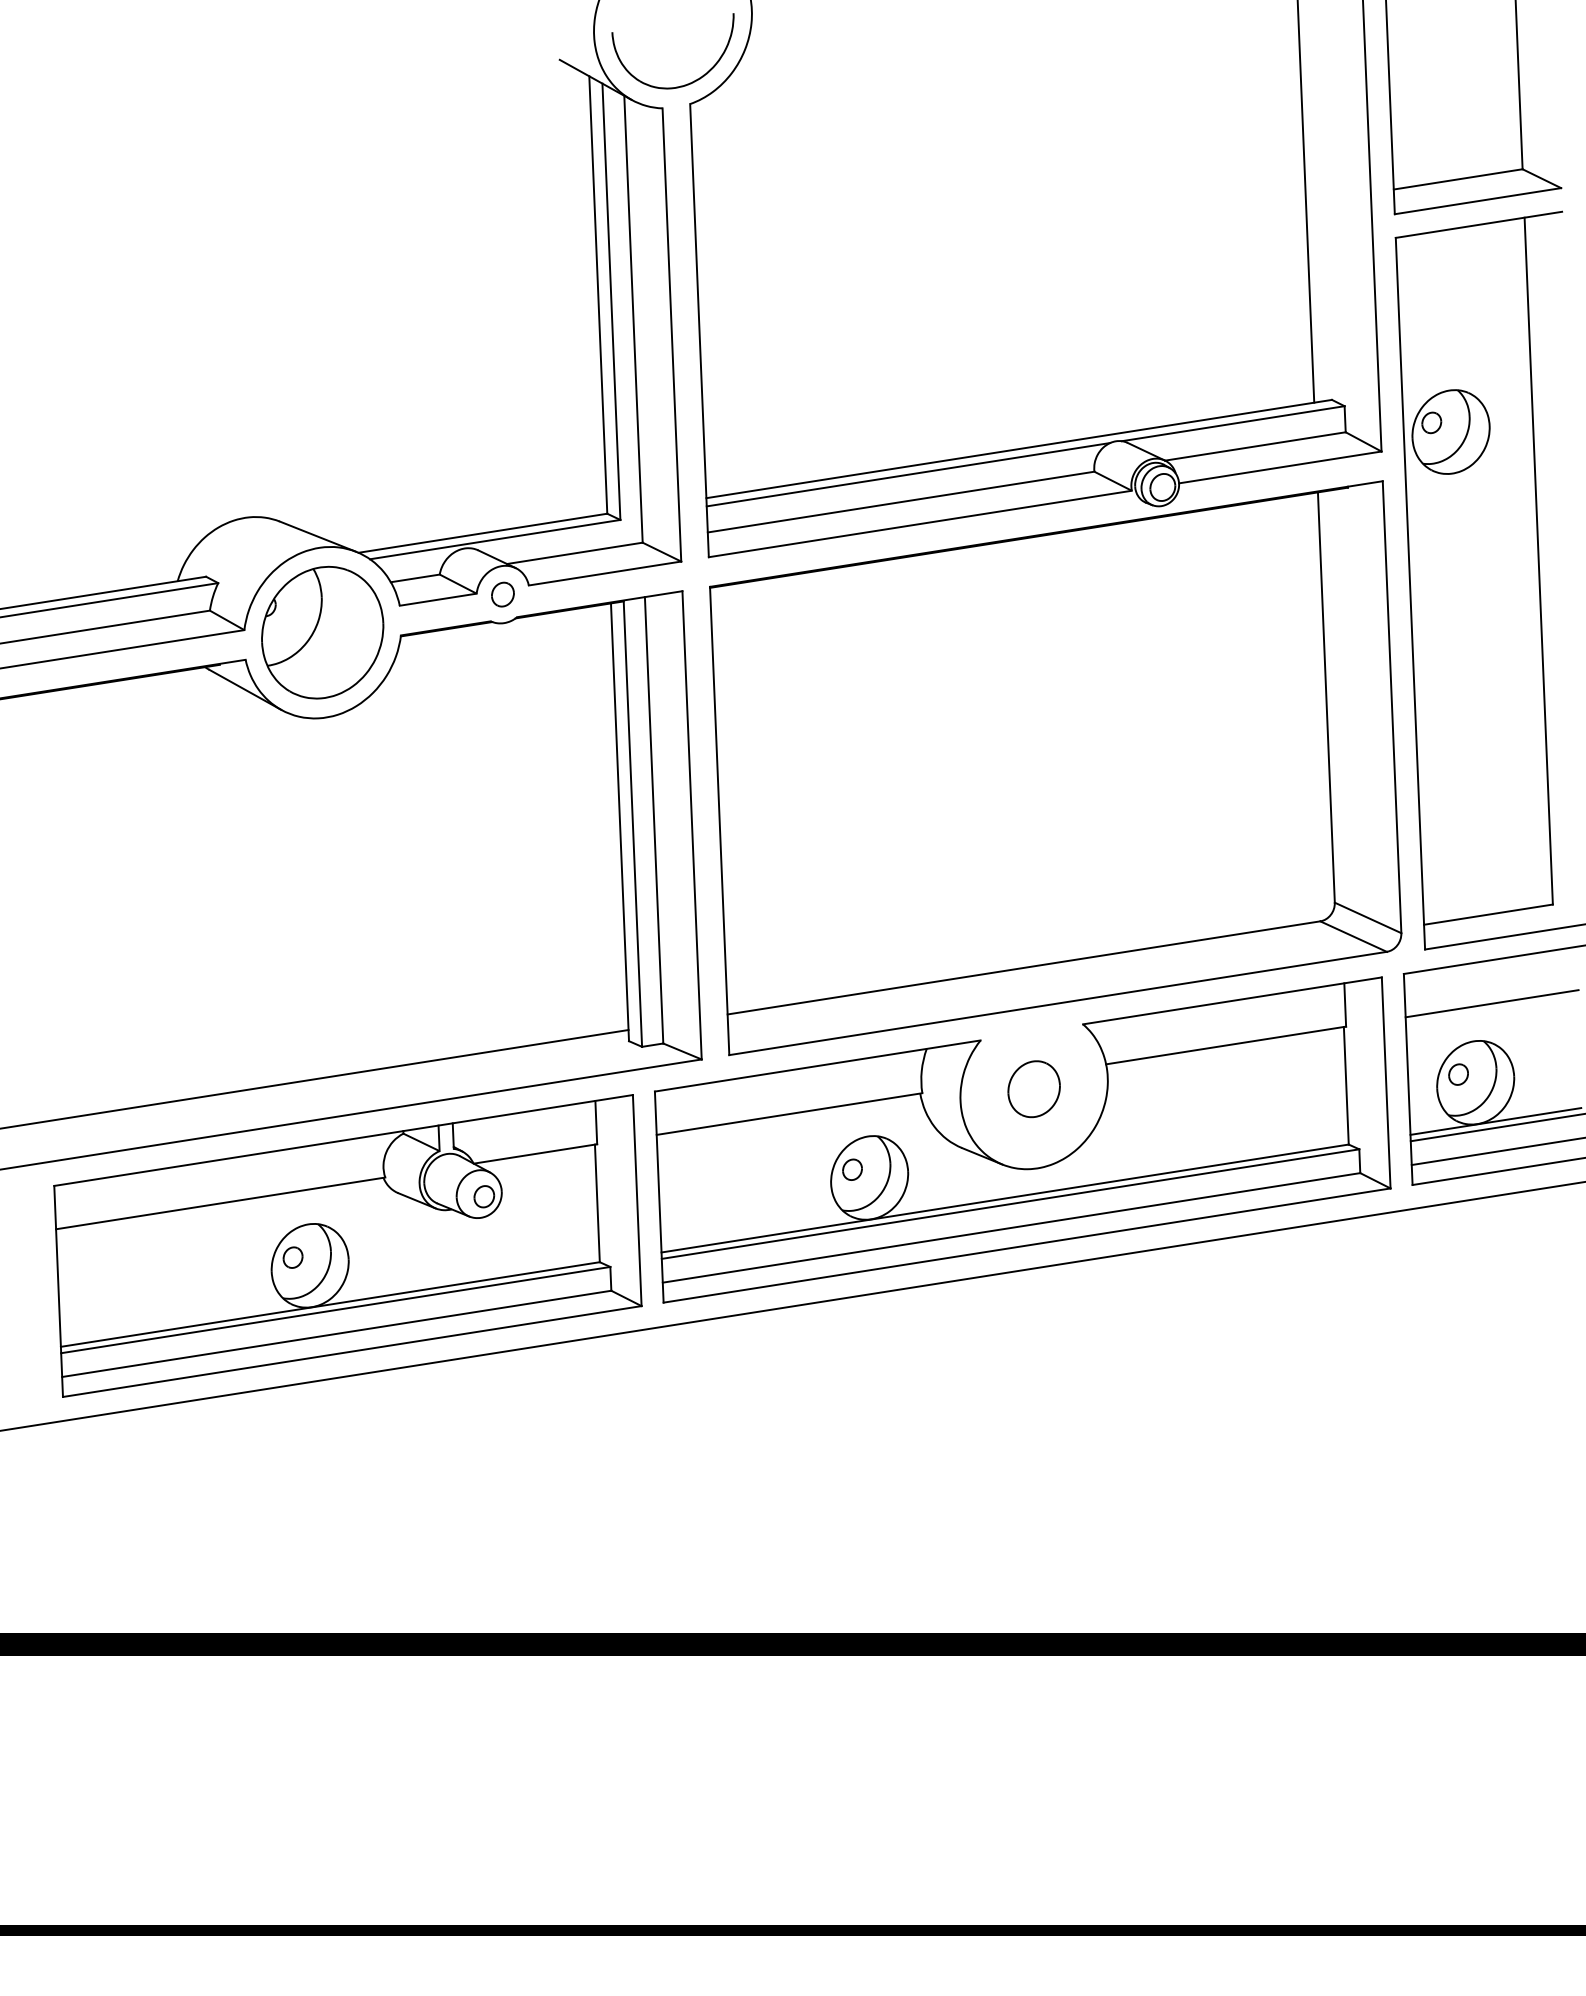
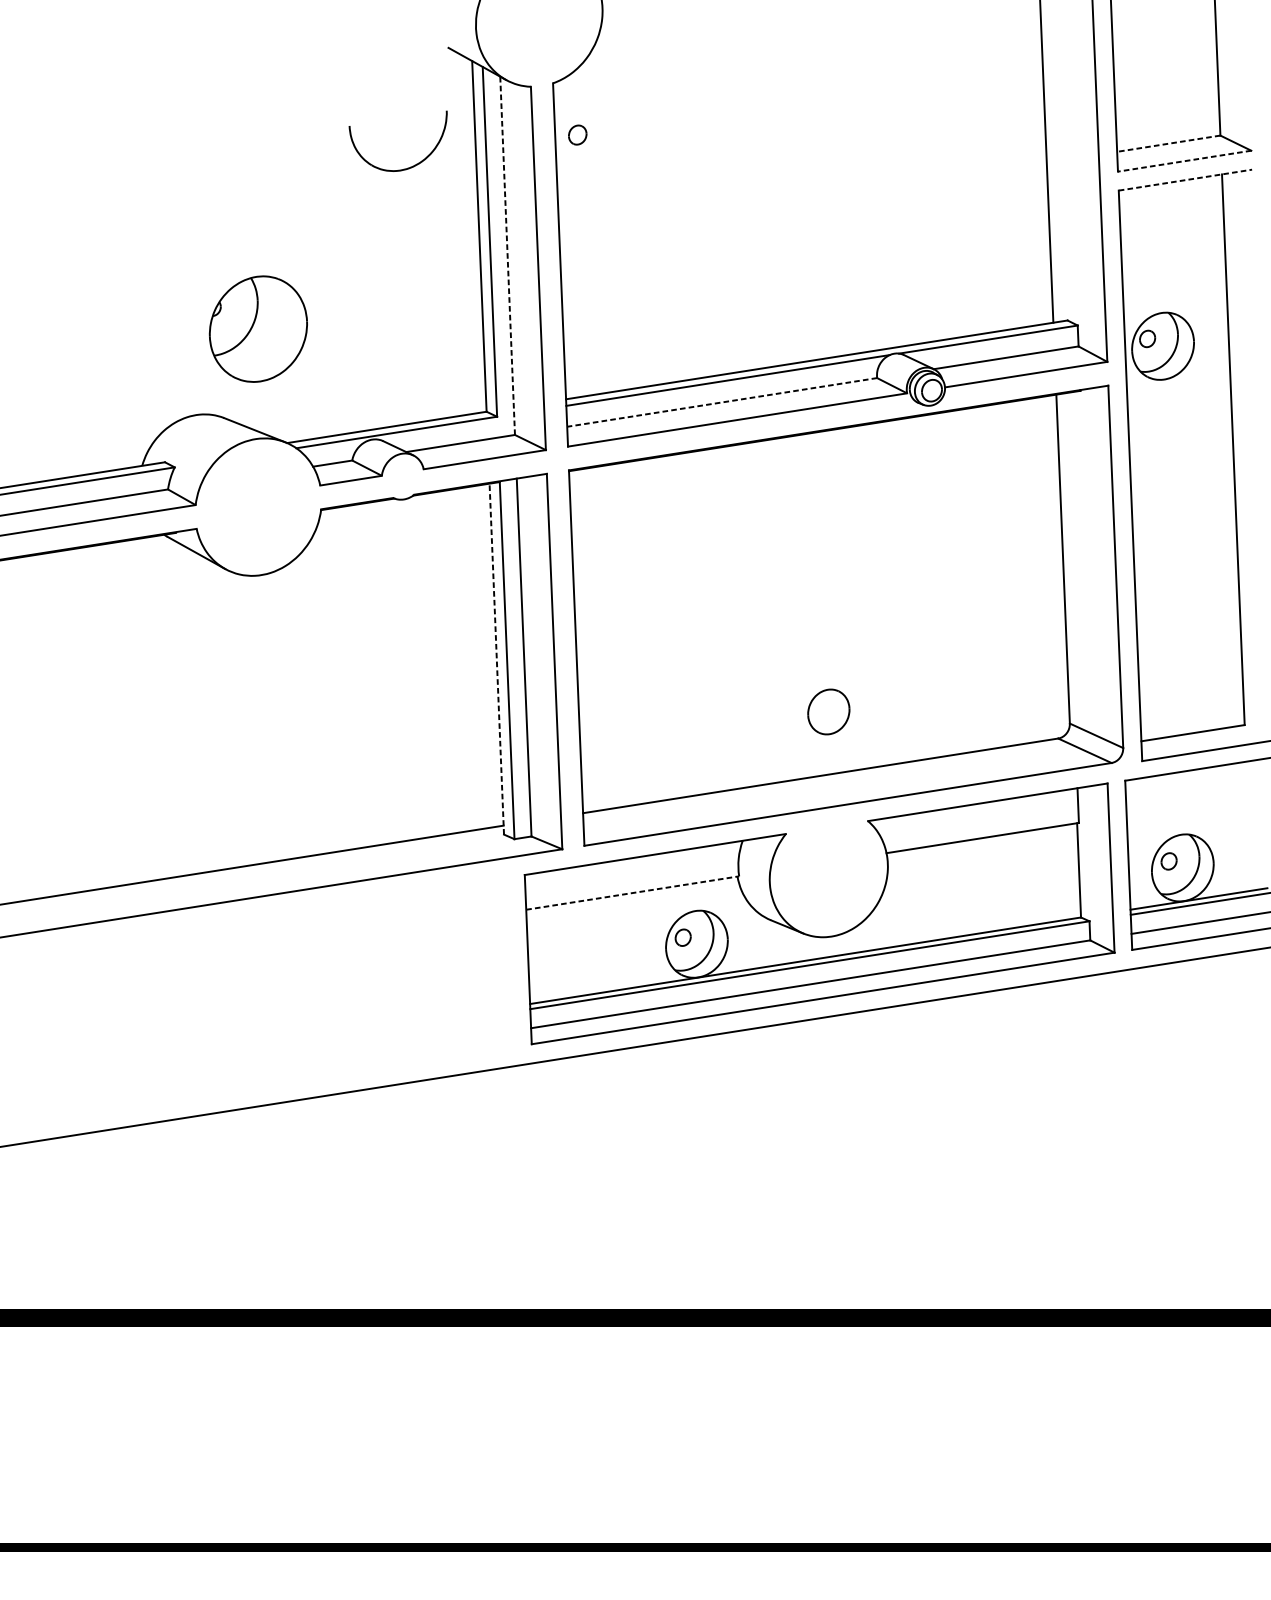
part: (680, 85) -> (404, 168), moved
line: (1457, 179) -> (1168, 143), solid -> dashed
line: (1477, 201) -> (1184, 161), solid -> dashed
line: (1479, 224) -> (1185, 179), solid -> dashed
line: (633, 319) -> (507, 256), solid -> dashed
line: (901, 502) -> (722, 402), solid -> dashed
part: (502, 594) -> (577, 134), moved
part: (322, 632) -> (258, 329), moved
line: (619, 821) -> (496, 658), solid -> dashed
line: (1491, 1003) -> (1195, 804), removed
part: (1033, 1089) -> (828, 712), moved
line: (790, 1113) -> (633, 892), solid -> dashed
part: (347, 1245) -> (278, 998), removed

